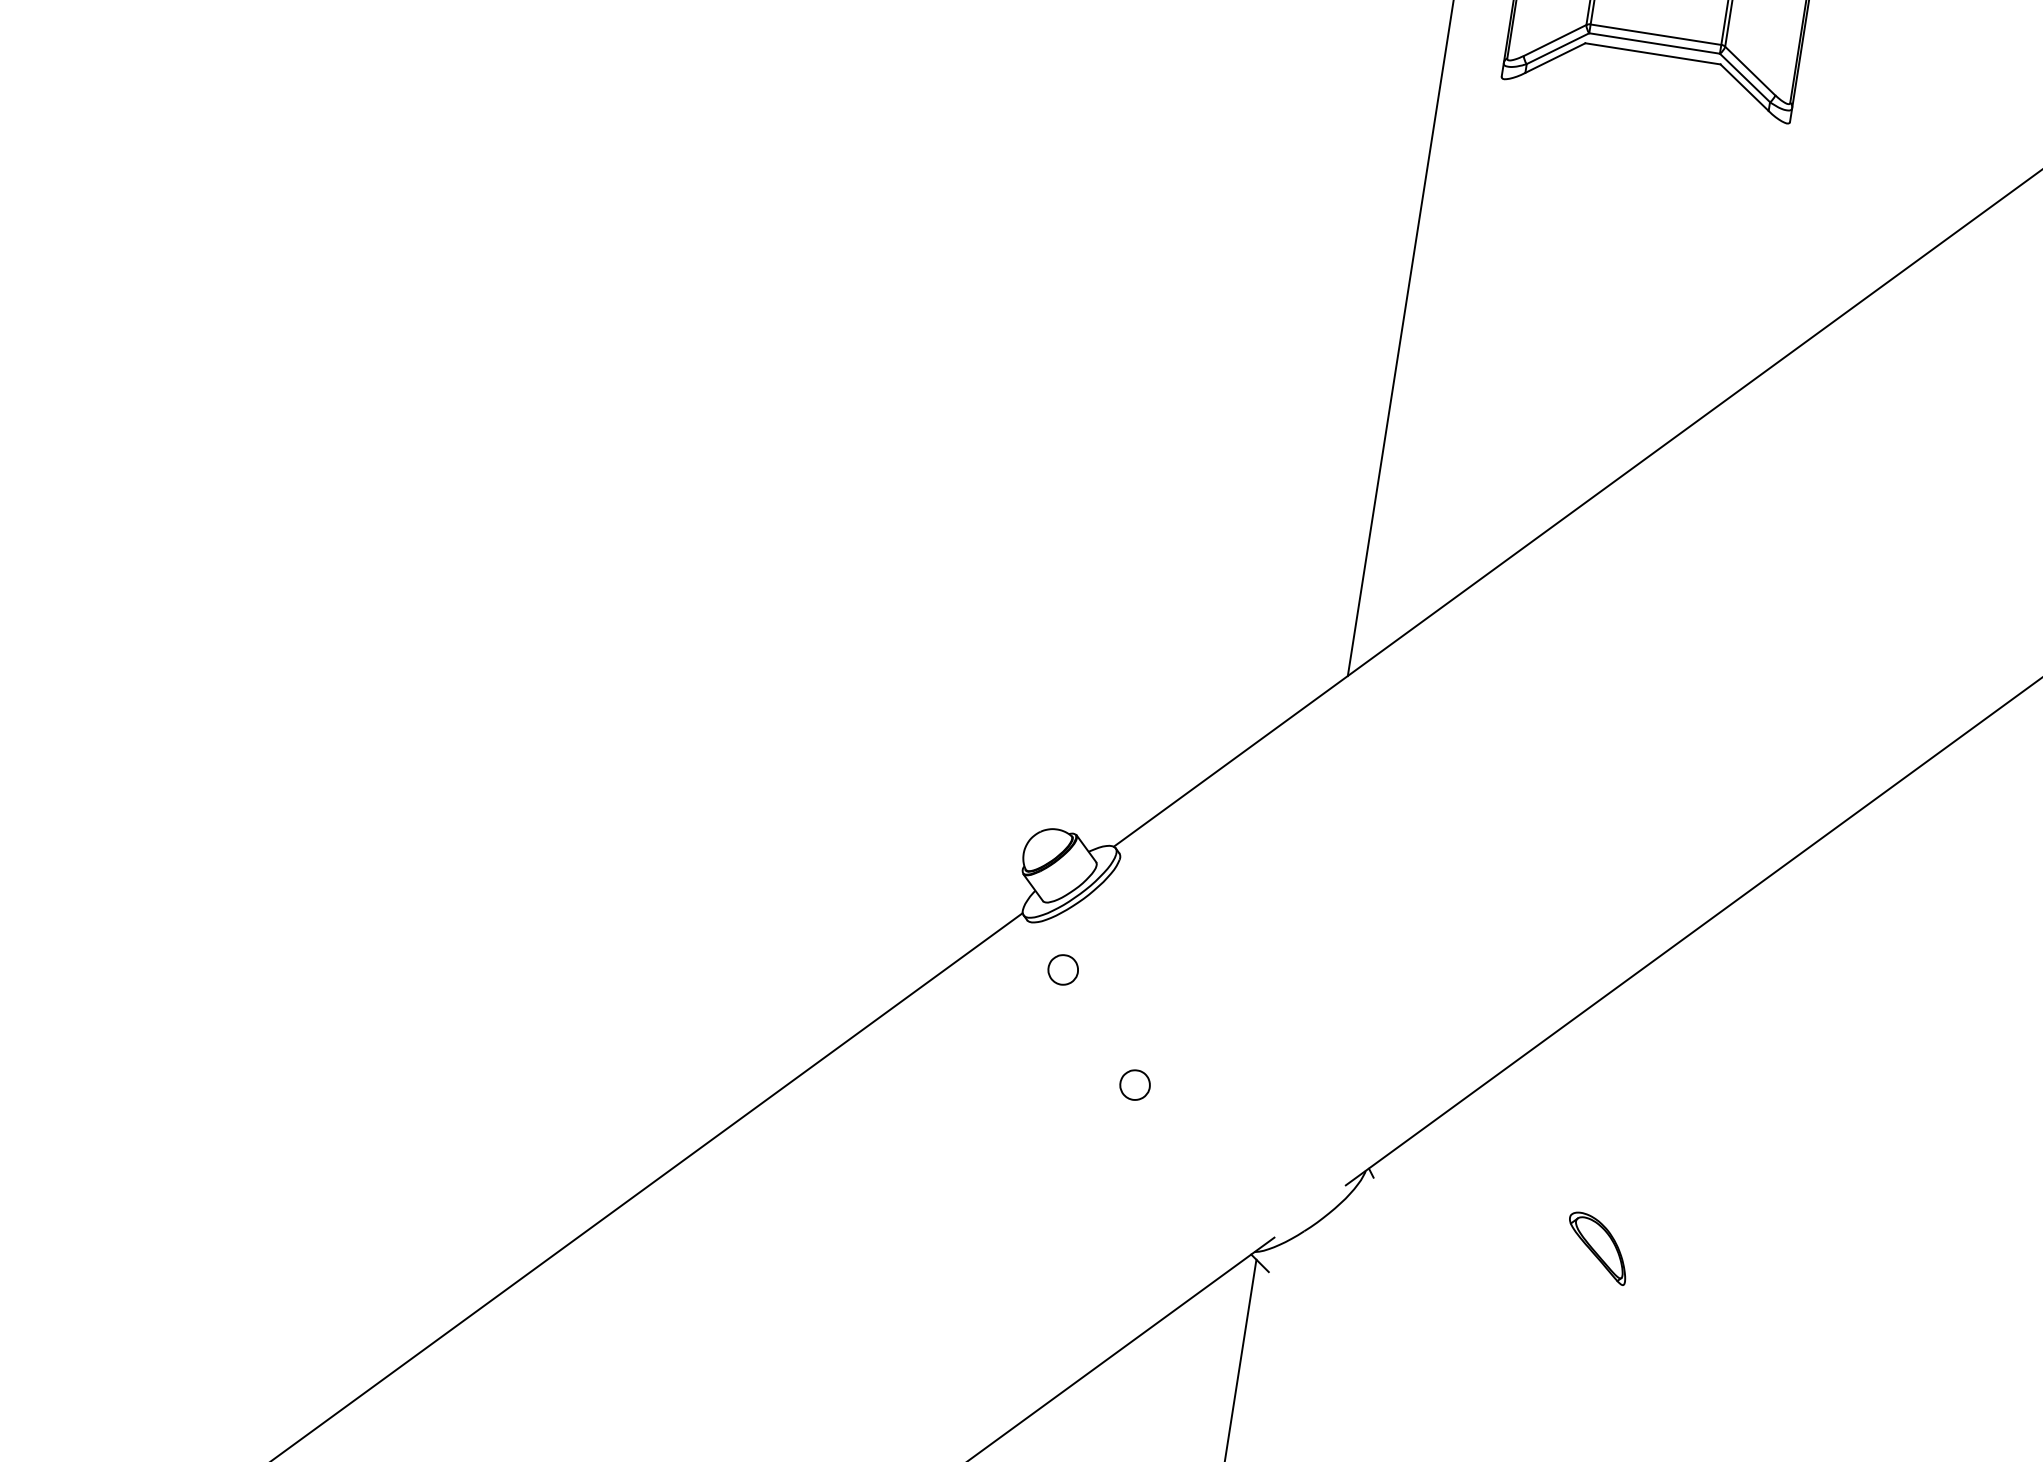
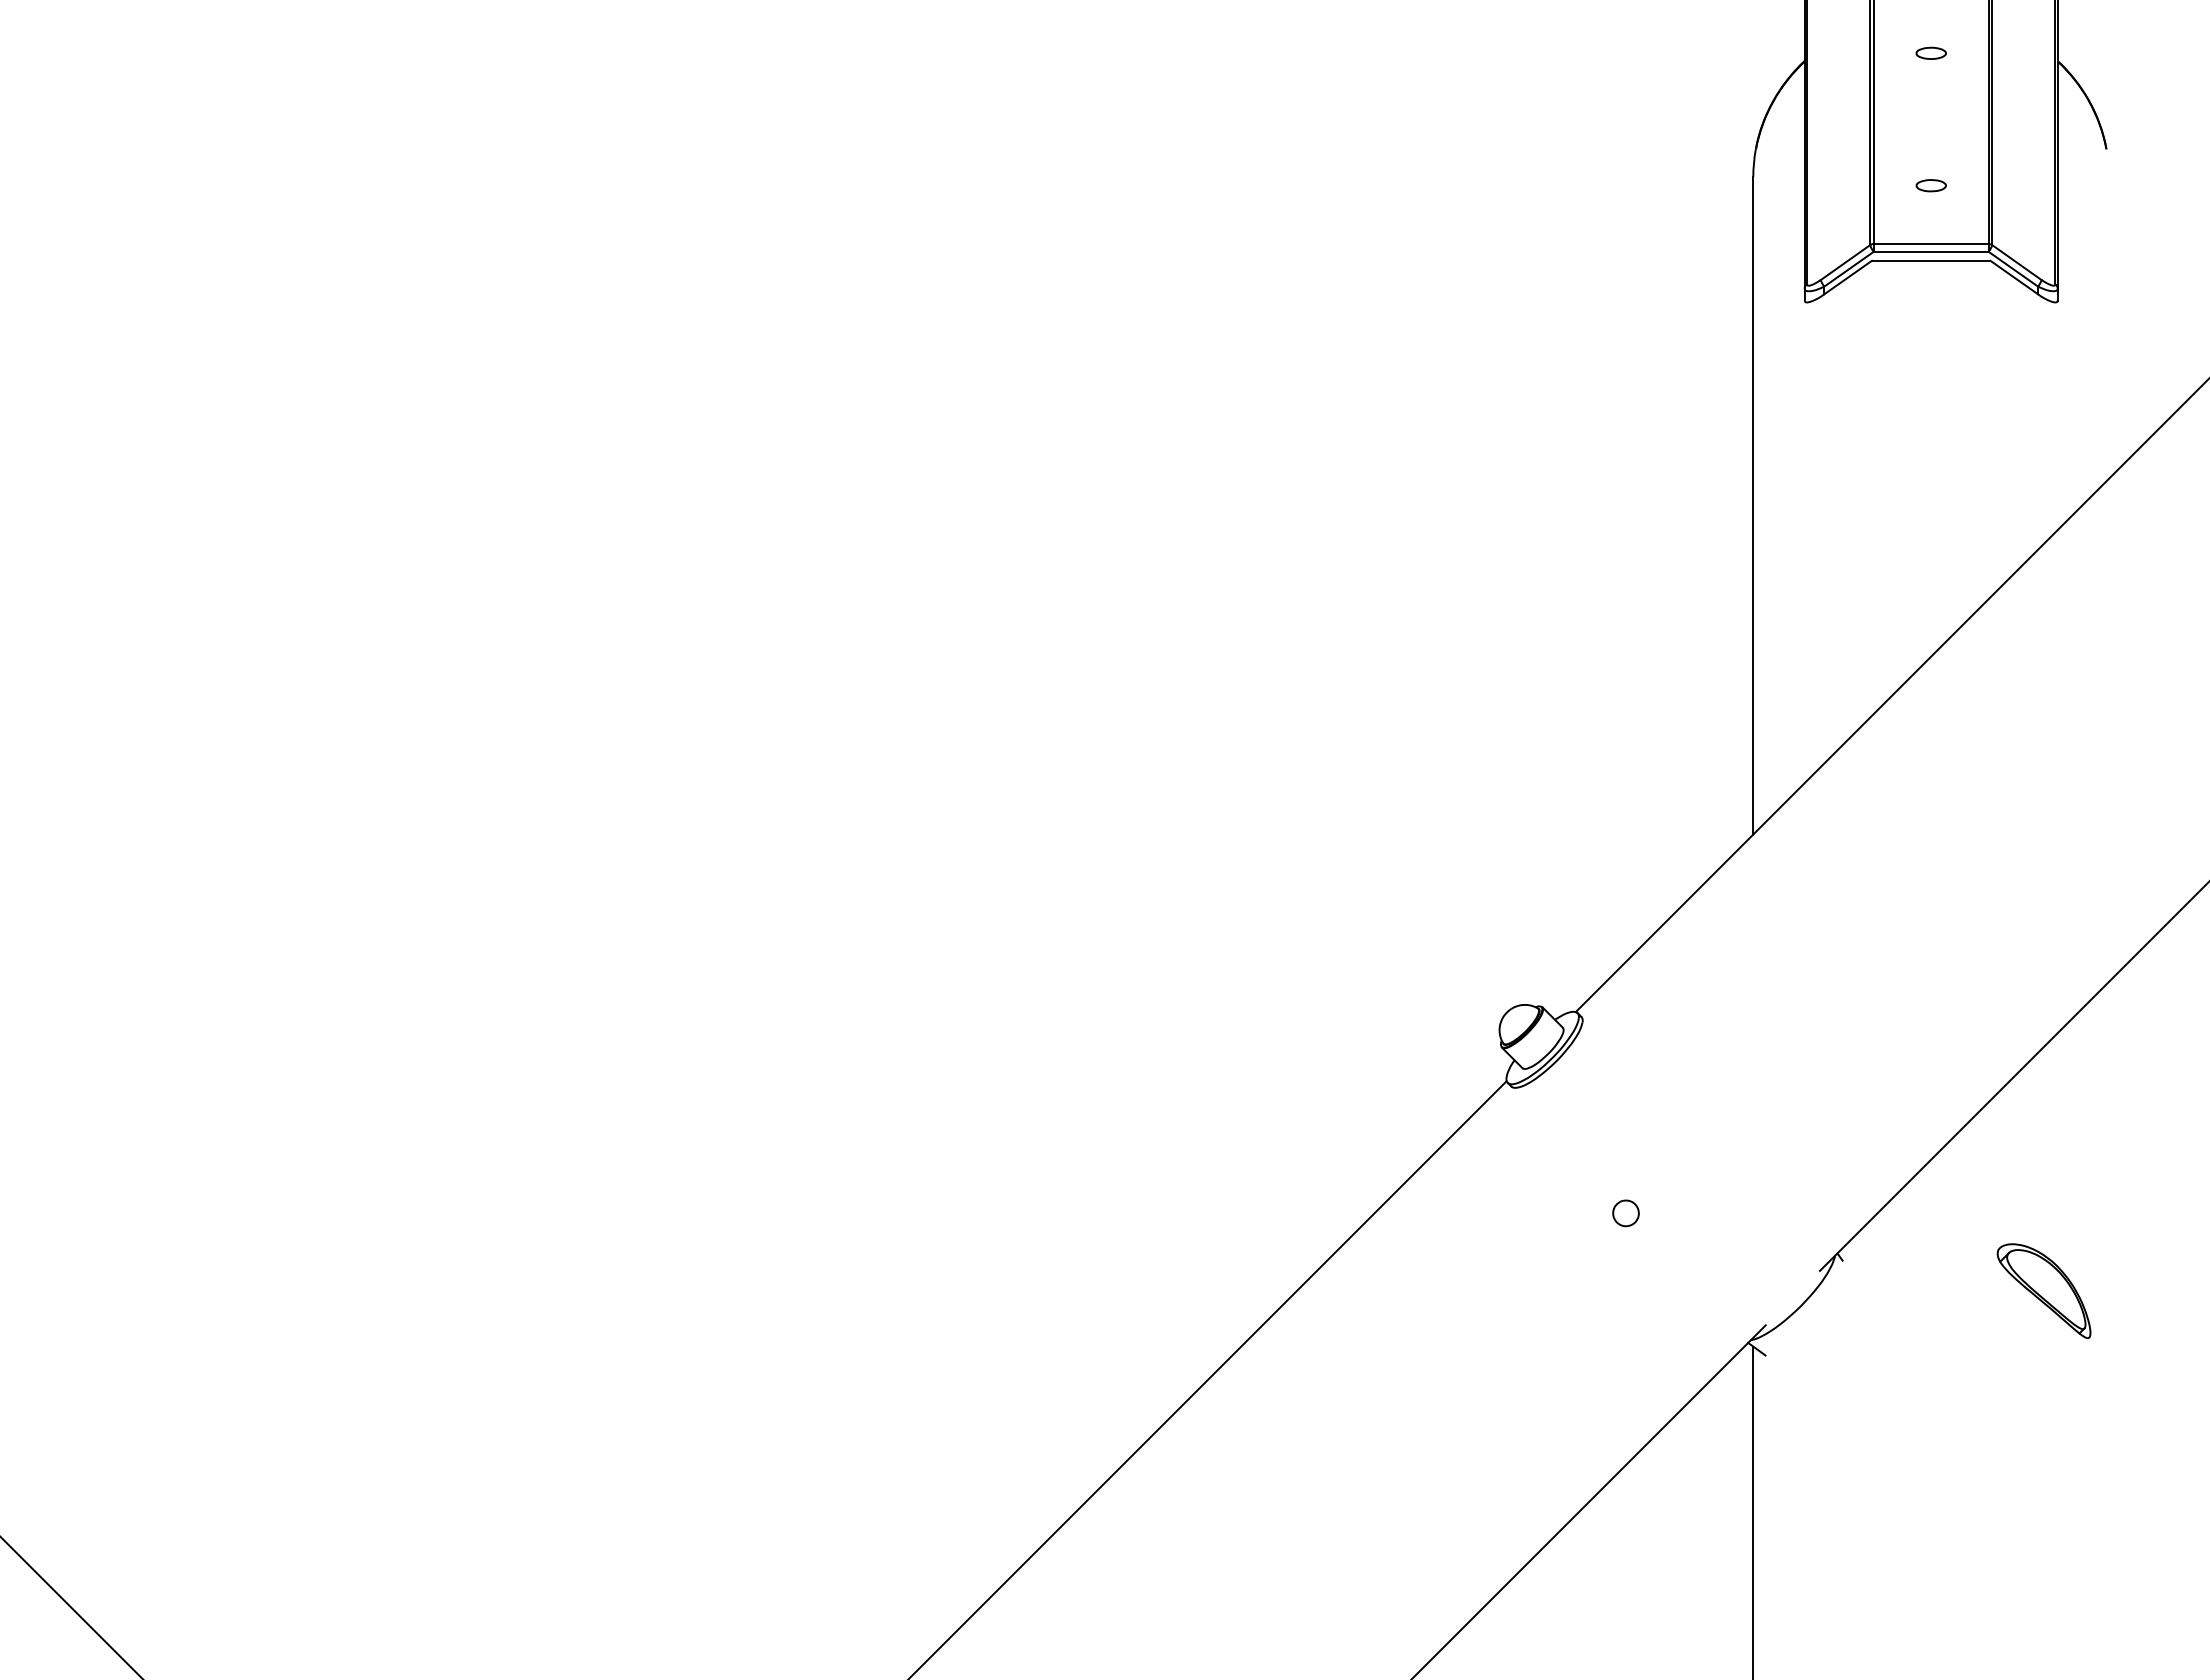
part: (1062, 969) -> (1548, 1124), removed
part: (1597, 1247) -> (2043, 1290), size x1.67

